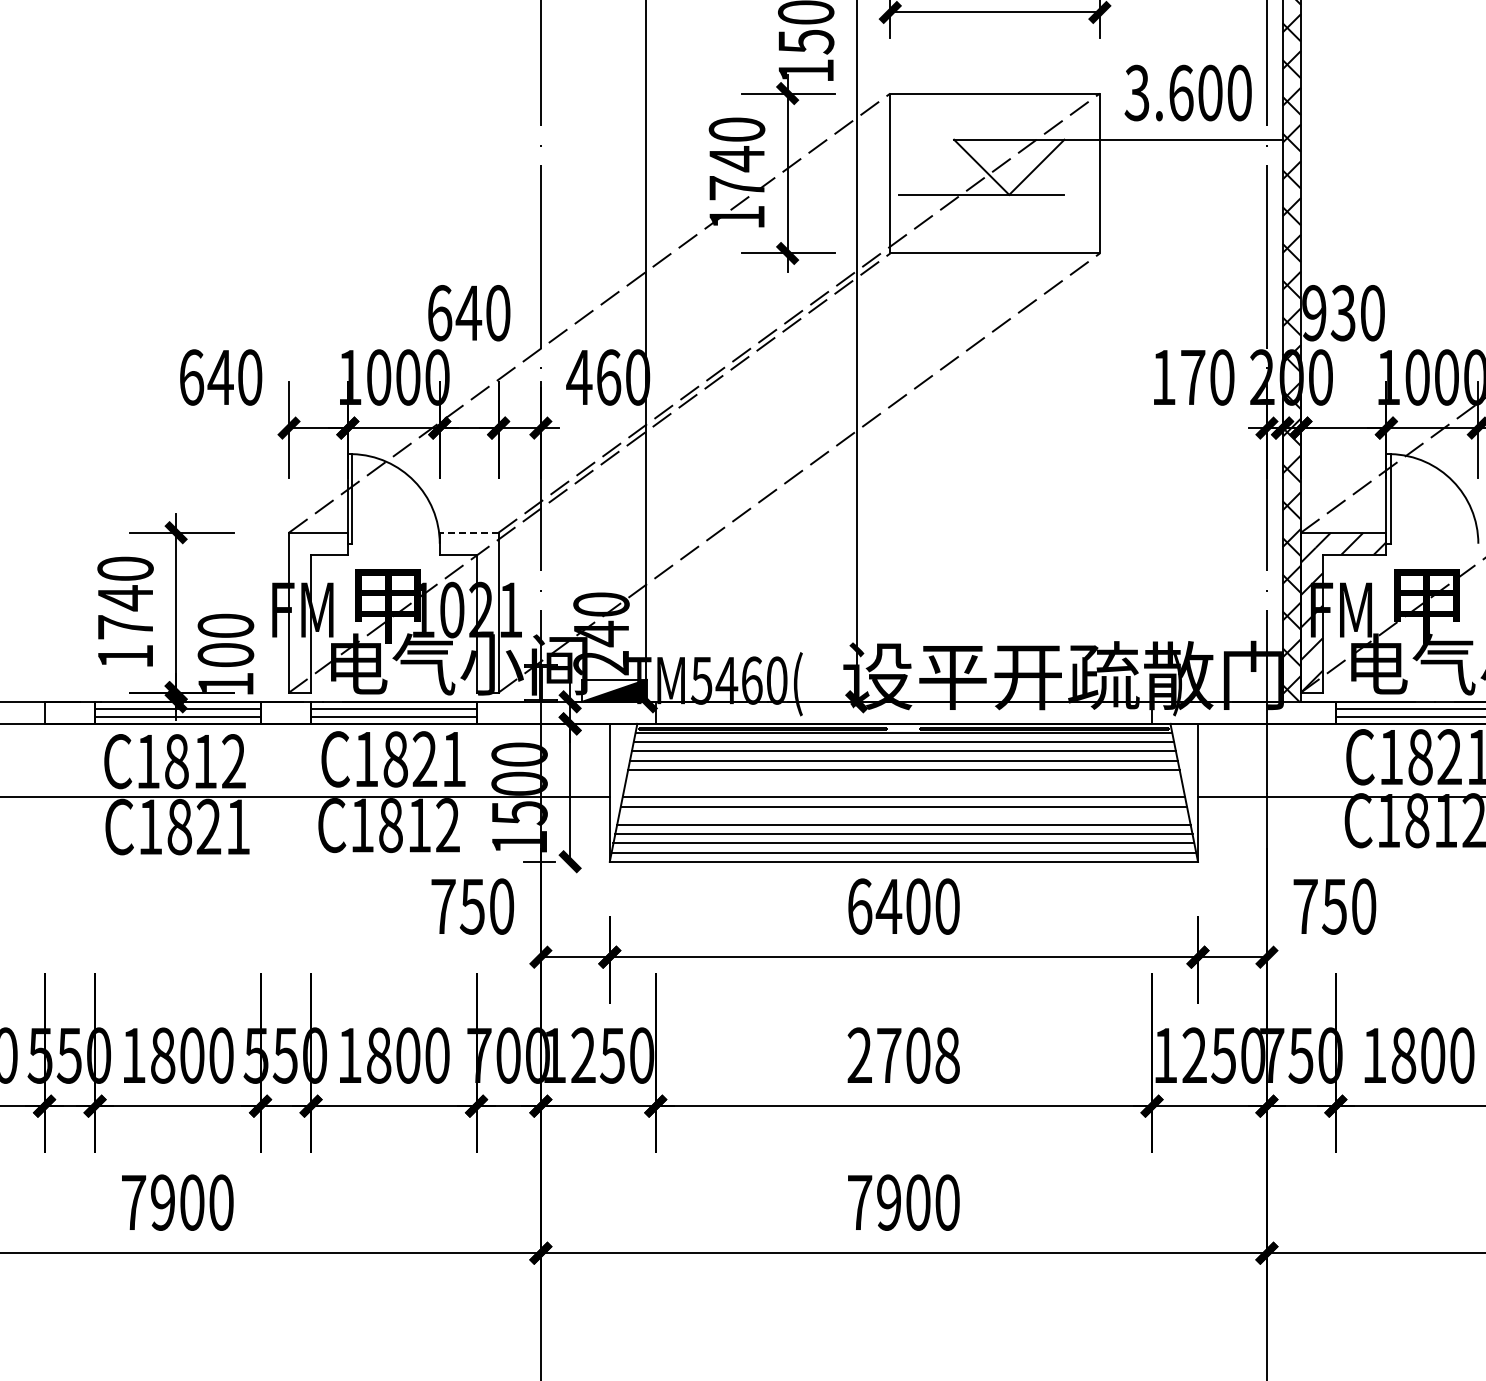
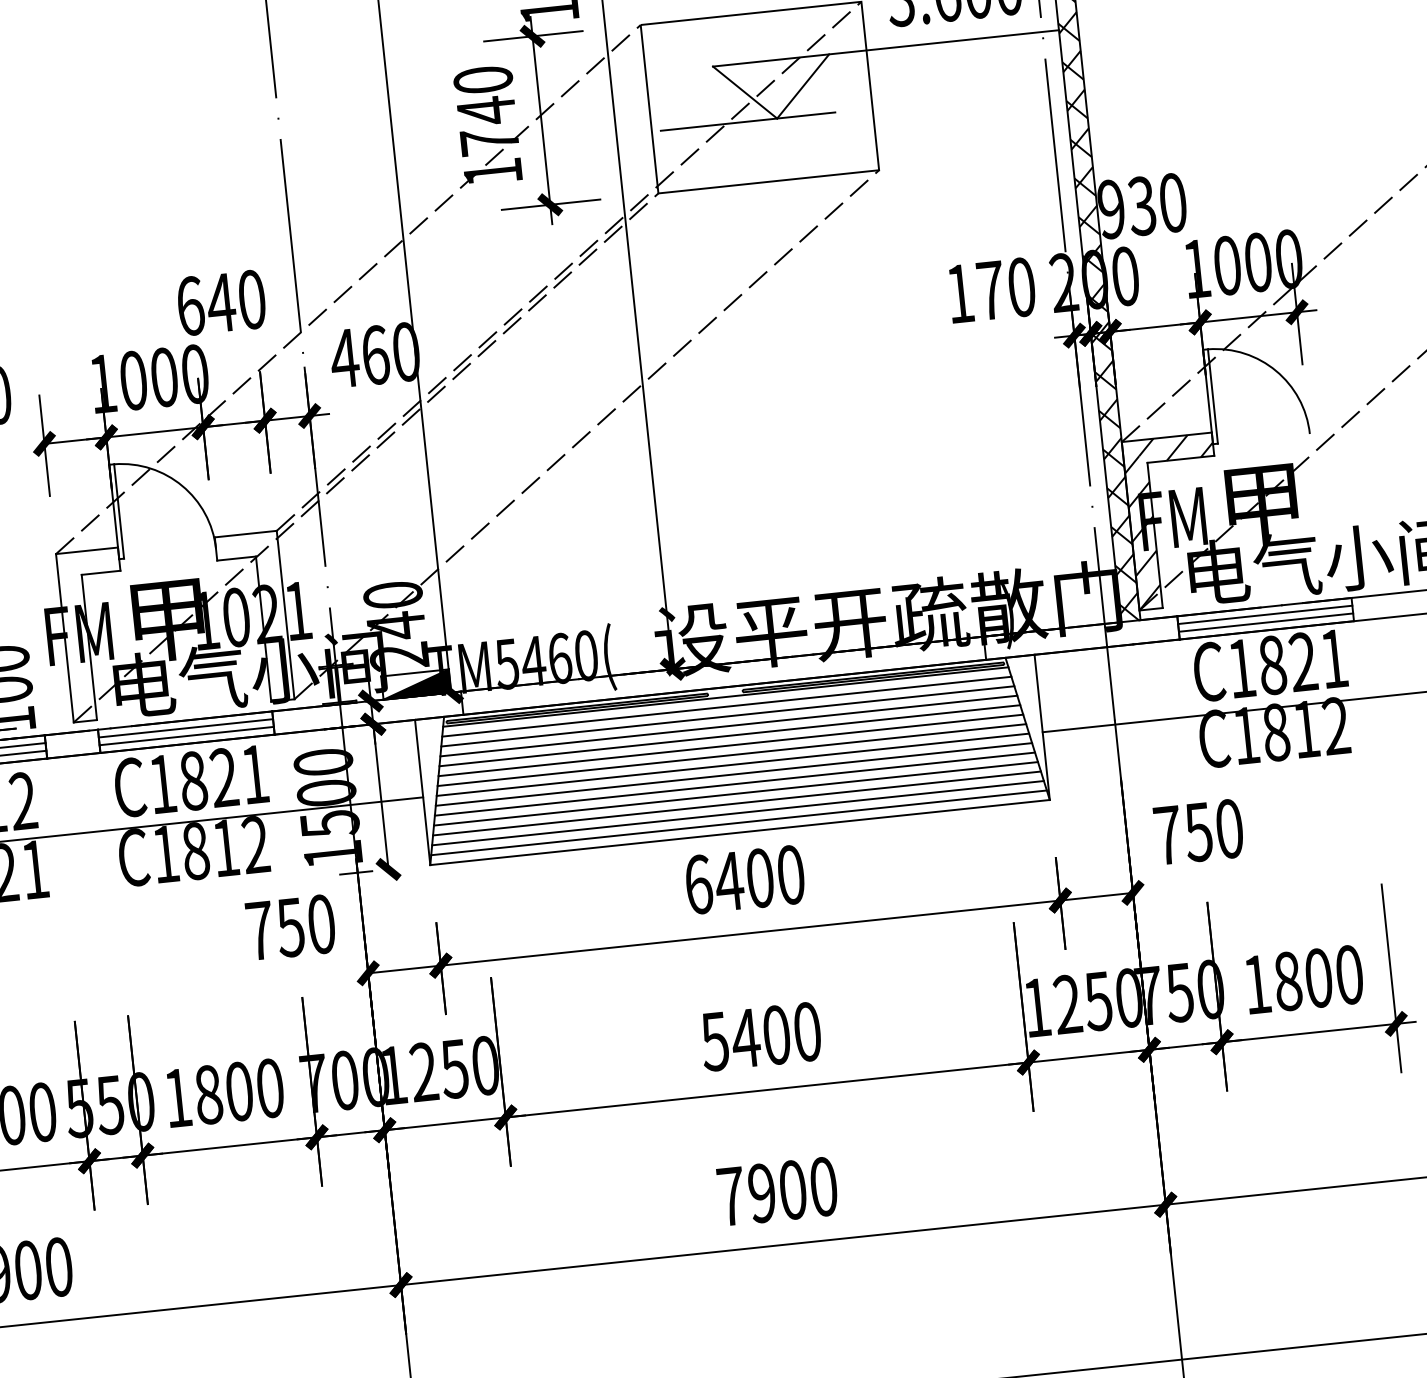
line: (468, 532) -> (245, 533), dashed -> solid
line: (903, 779) -> (730, 745), added
line: (903, 788) -> (731, 755), added
line: (903, 815) -> (734, 783), added
text: (903, 1055) -> (761, 1036), 2708 -> 5400

